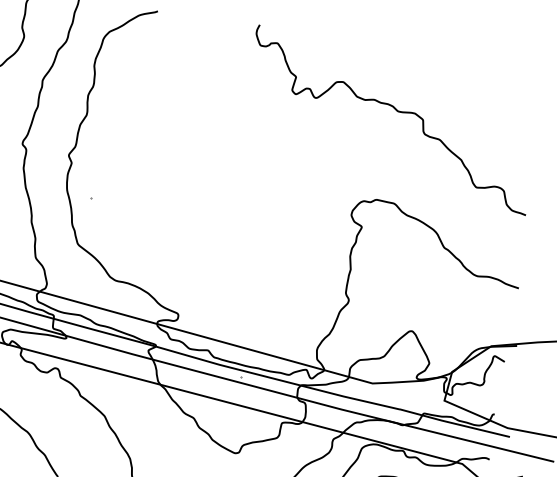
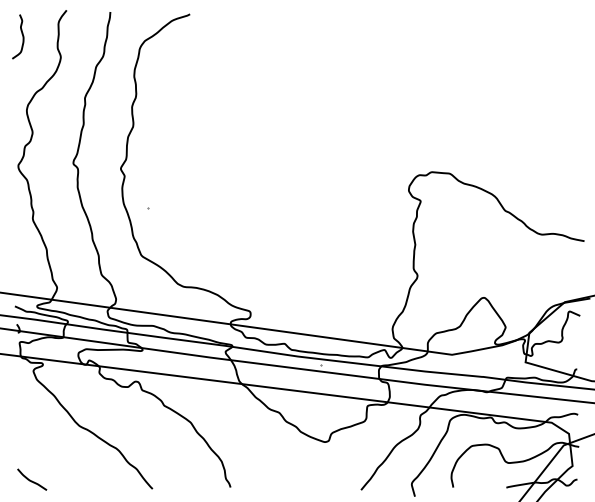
curve: (397, 112) -> (440, 82), removed

